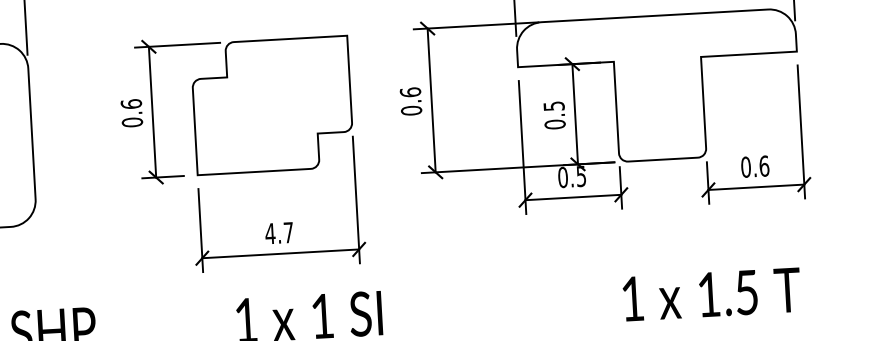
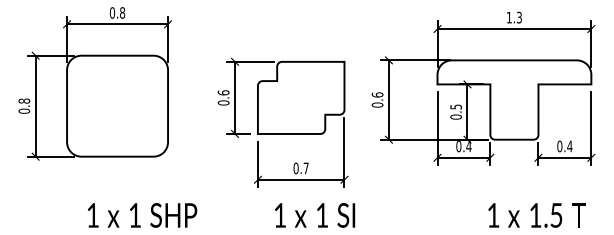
text: (763, 166) -> (569, 146), 0.6 -> 0.4
text: (580, 176) -> (468, 146), 0.5 -> 0.4
text: (269, 233) -> (295, 168), 4.7 -> 0.7

